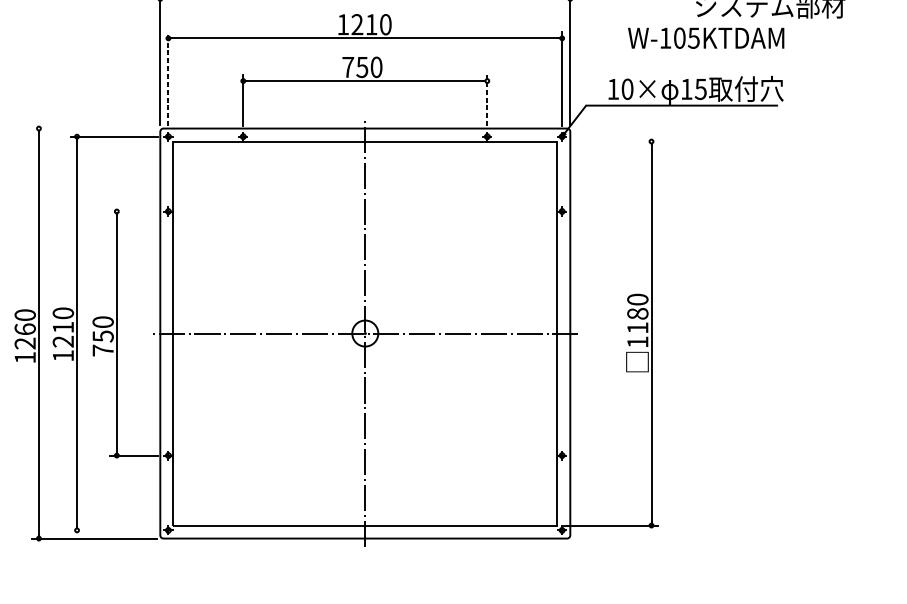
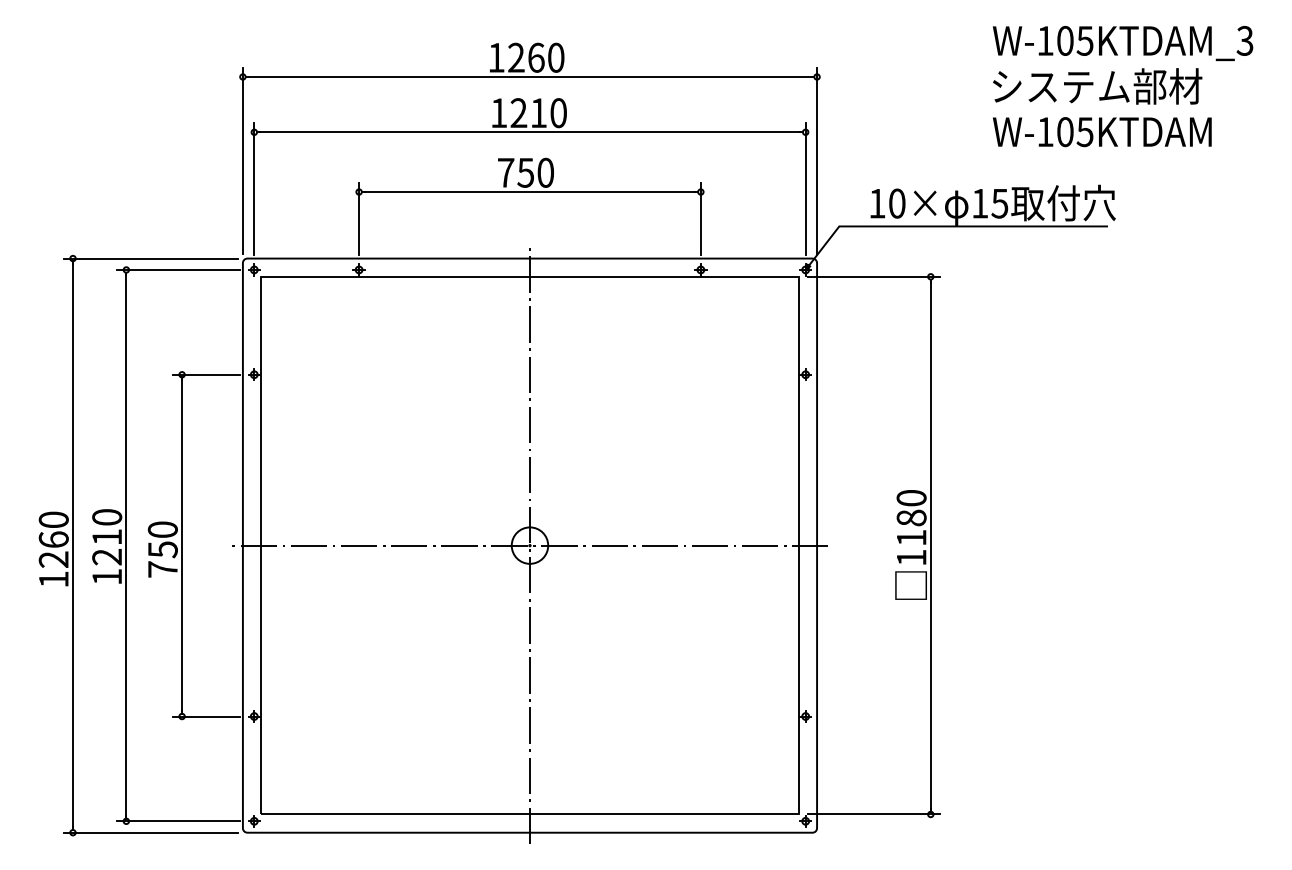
text: (706, 38) -> (1102, 132), moved
line: (168, 79) -> (254, 189), dashed -> solid
line: (487, 99) -> (700, 218), dashed -> solid
line: (94, 128) -> (150, 258), added
line: (610, 141) -> (873, 276), added
line: (133, 211) -> (205, 374), added
line: (114, 530) -> (178, 821), added

